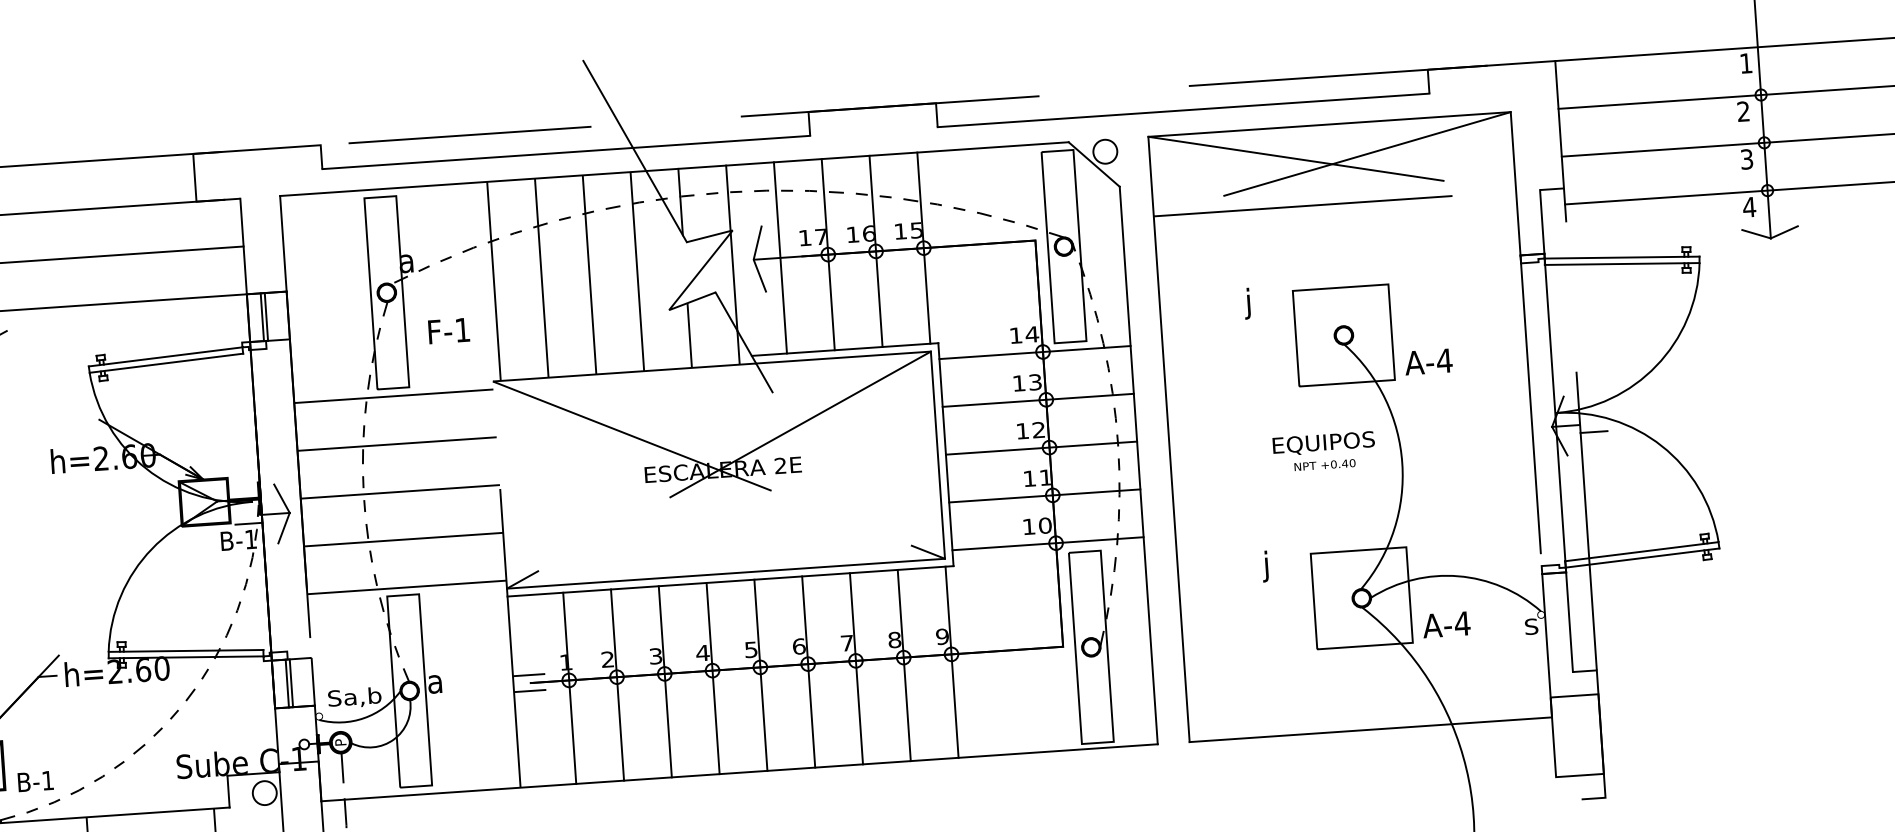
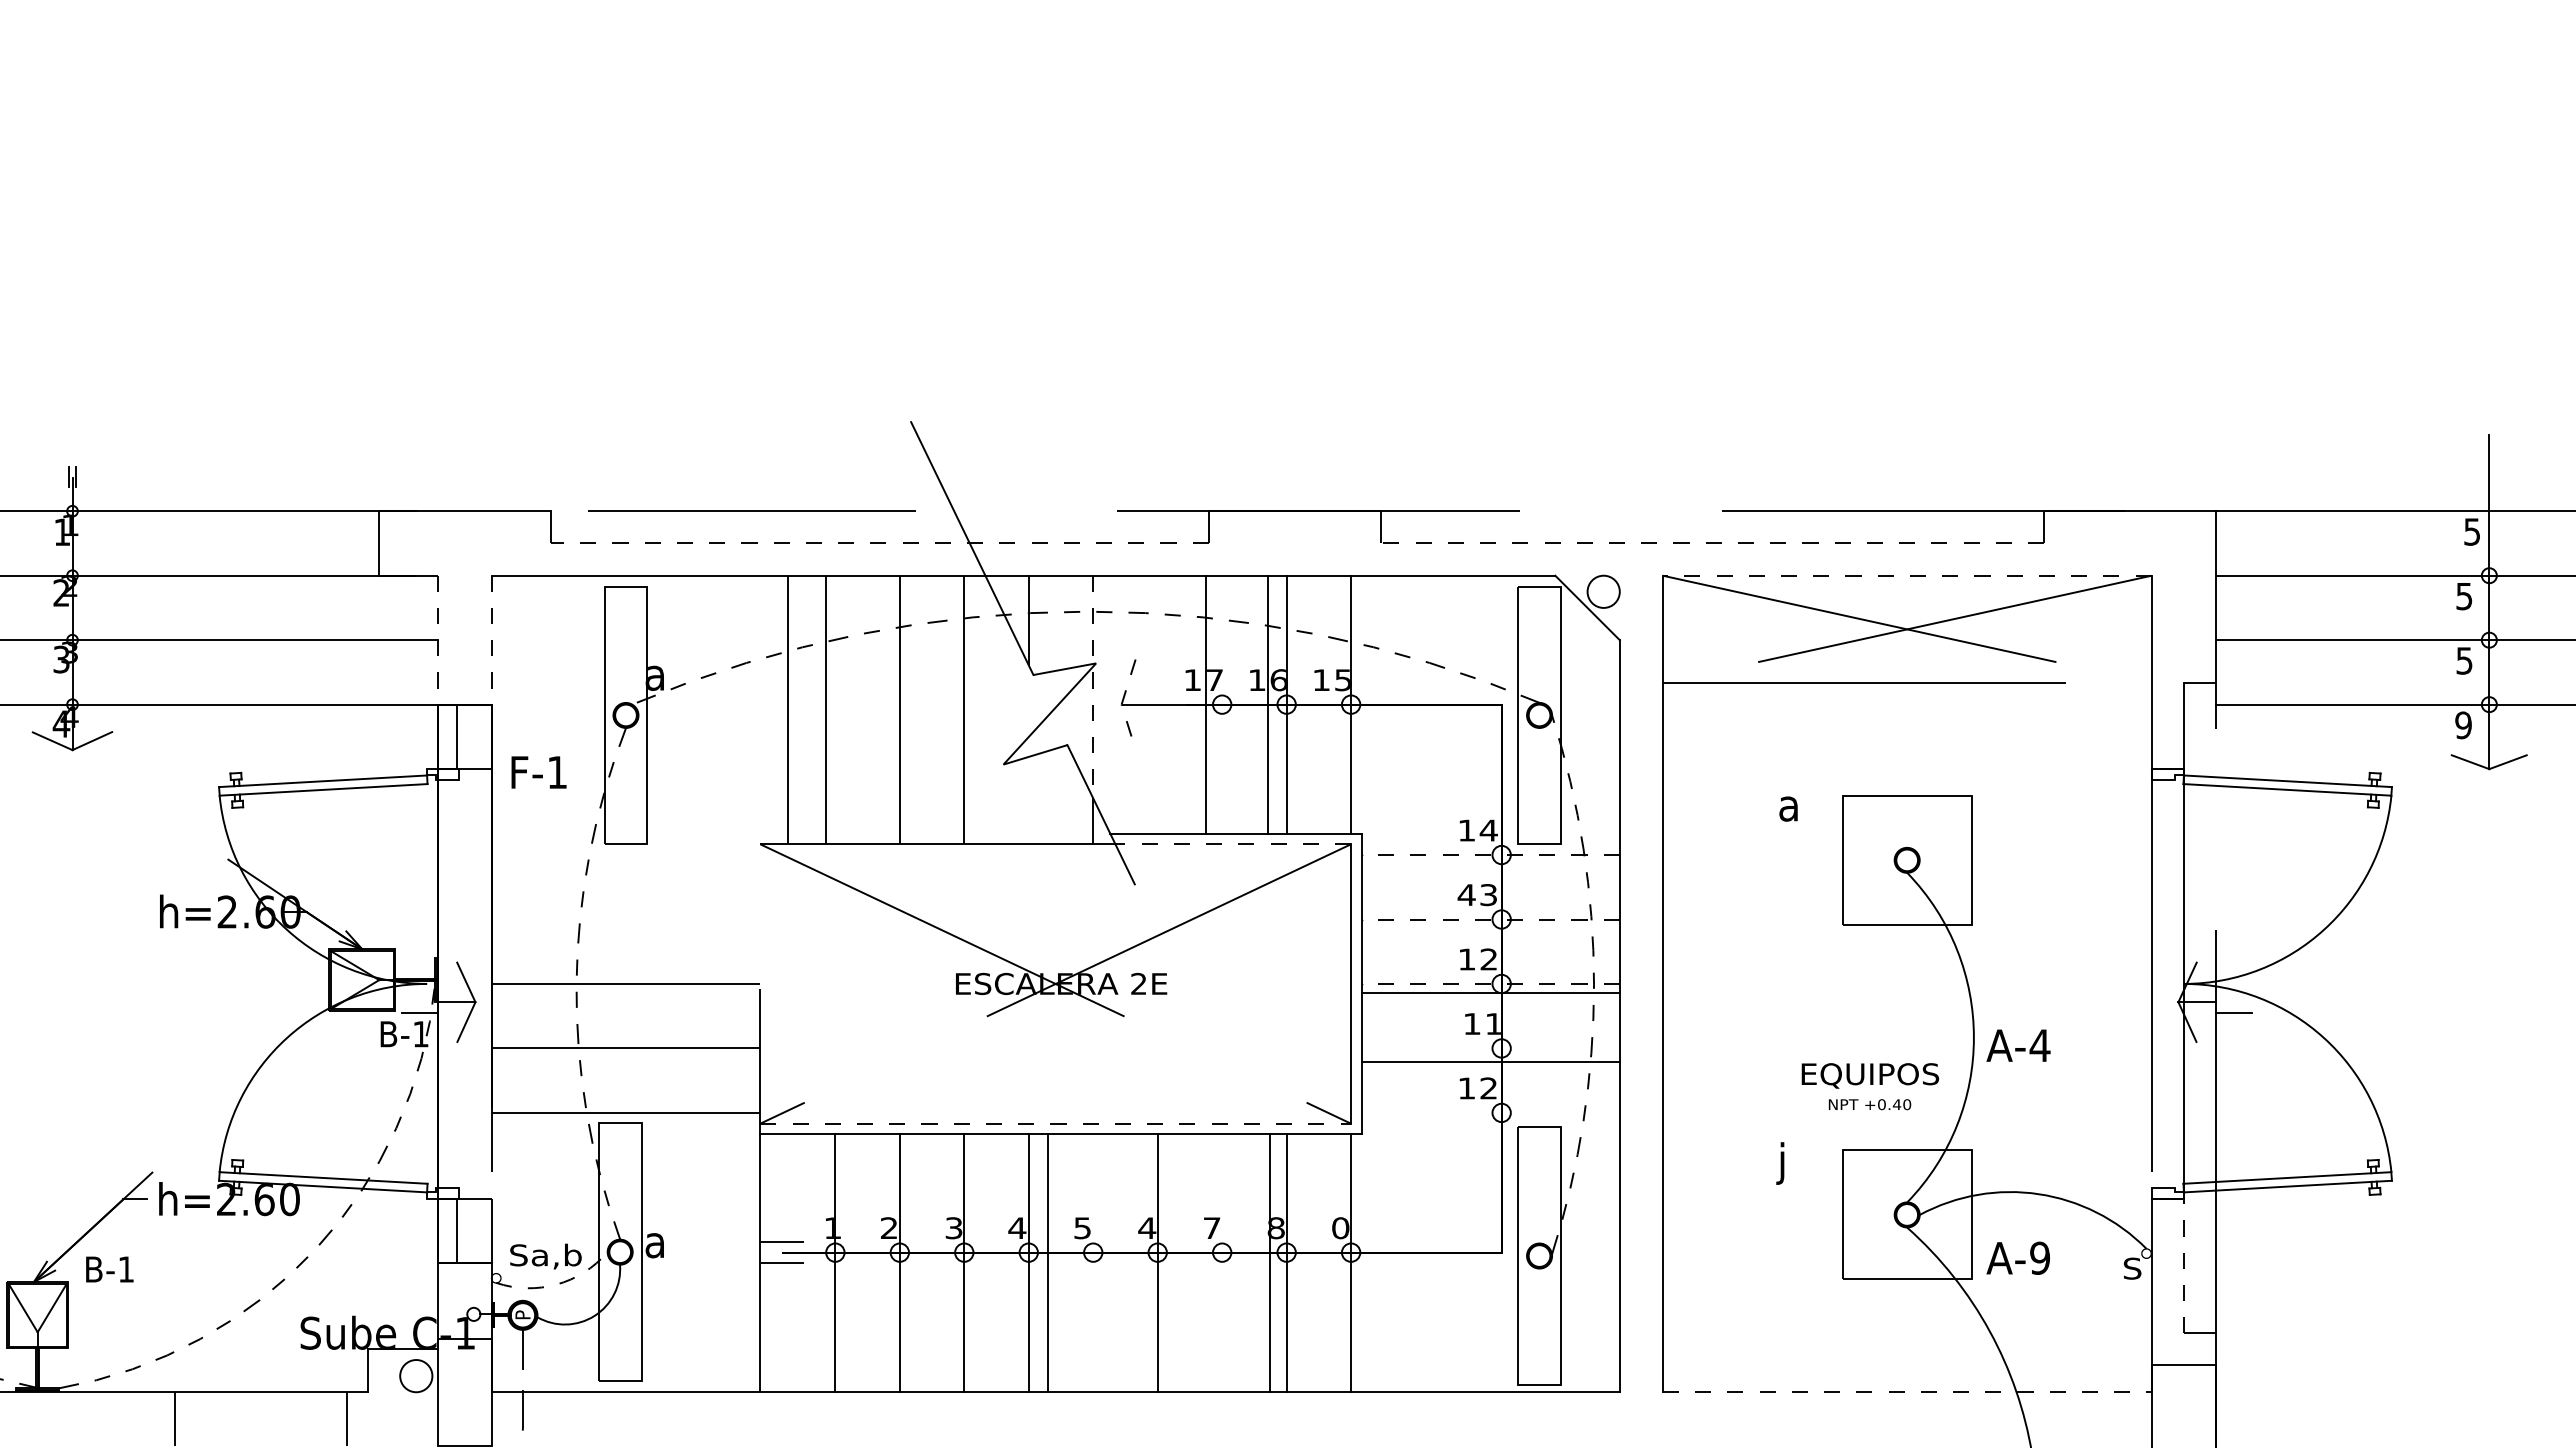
text: (1745, 63) -> (2471, 531), 1 -> 5
line: (1183, 110) -> (1712, 543), solid -> dashed
text: (1743, 111) -> (2464, 596), 2 -> 5
line: (1328, 124) -> (1906, 575), solid -> dashed
line: (566, 152) -> (879, 543), solid -> dashed
text: (1746, 159) -> (2464, 660), 3 -> 5
text: (1749, 207) -> (2463, 725), 4 -> 9
line: (283, 244) -> (491, 640), solid -> dashed
line: (243, 246) -> (437, 640), solid -> dashed
line: (731, 248) -> (1093, 687), solid -> dashed
line: (828, 254) -> (1268, 704), moved
line: (780, 257) -> (1205, 704), moved
line: (753, 259) -> (1121, 704), solid -> dashed
line: (541, 277) -> (788, 709), moved
line: (493, 281) -> (825, 709), moved
text: (1251, 303) -> (1786, 808), j -> a
line: (266, 316) -> (462, 736), removed
text: (448, 331) -> (538, 772), moved
line: (689, 335) -> (1028, 800), removed
line: (1034, 352) -> (1490, 855), solid -> dashed
line: (843, 357) -> (1233, 844), solid -> dashed
text: (1428, 361) -> (2018, 1045), moved
text: (1018, 383) -> (1466, 894), 13 -> 43
line: (393, 396) -> (625, 855), removed
line: (1037, 400) -> (1490, 919), solid -> dashed
line: (396, 444) -> (625, 919), removed
line: (1041, 447) -> (1490, 983), solid -> dashed
text: (1324, 451) -> (1870, 1086), moved
line: (1044, 495) -> (1490, 993), moved
text: (1045, 525) -> (1488, 1088), 10 -> 12
line: (1047, 543) -> (1490, 1061), moved
line: (726, 573) -> (1056, 1123), solid -> dashed
line: (1569, 621) -> (2183, 1265), solid -> dashed
text: (1462, 623) -> (2039, 1257), A-4 -> A-9
text: (942, 637) -> (1340, 1228), 9 -> 0
text: (799, 646) -> (1147, 1228), 6 -> 4
line: (856, 668) -> (1270, 1263), moved
line: (761, 675) -> (1048, 1263), moved
line: (291, 682) -> (462, 1230), removed
arc: (364, 718) -> (556, 1284), solid -> dashed
line: (1371, 729) -> (1907, 1392), solid -> dashed
text: (35, 781) -> (109, 1269), moved

